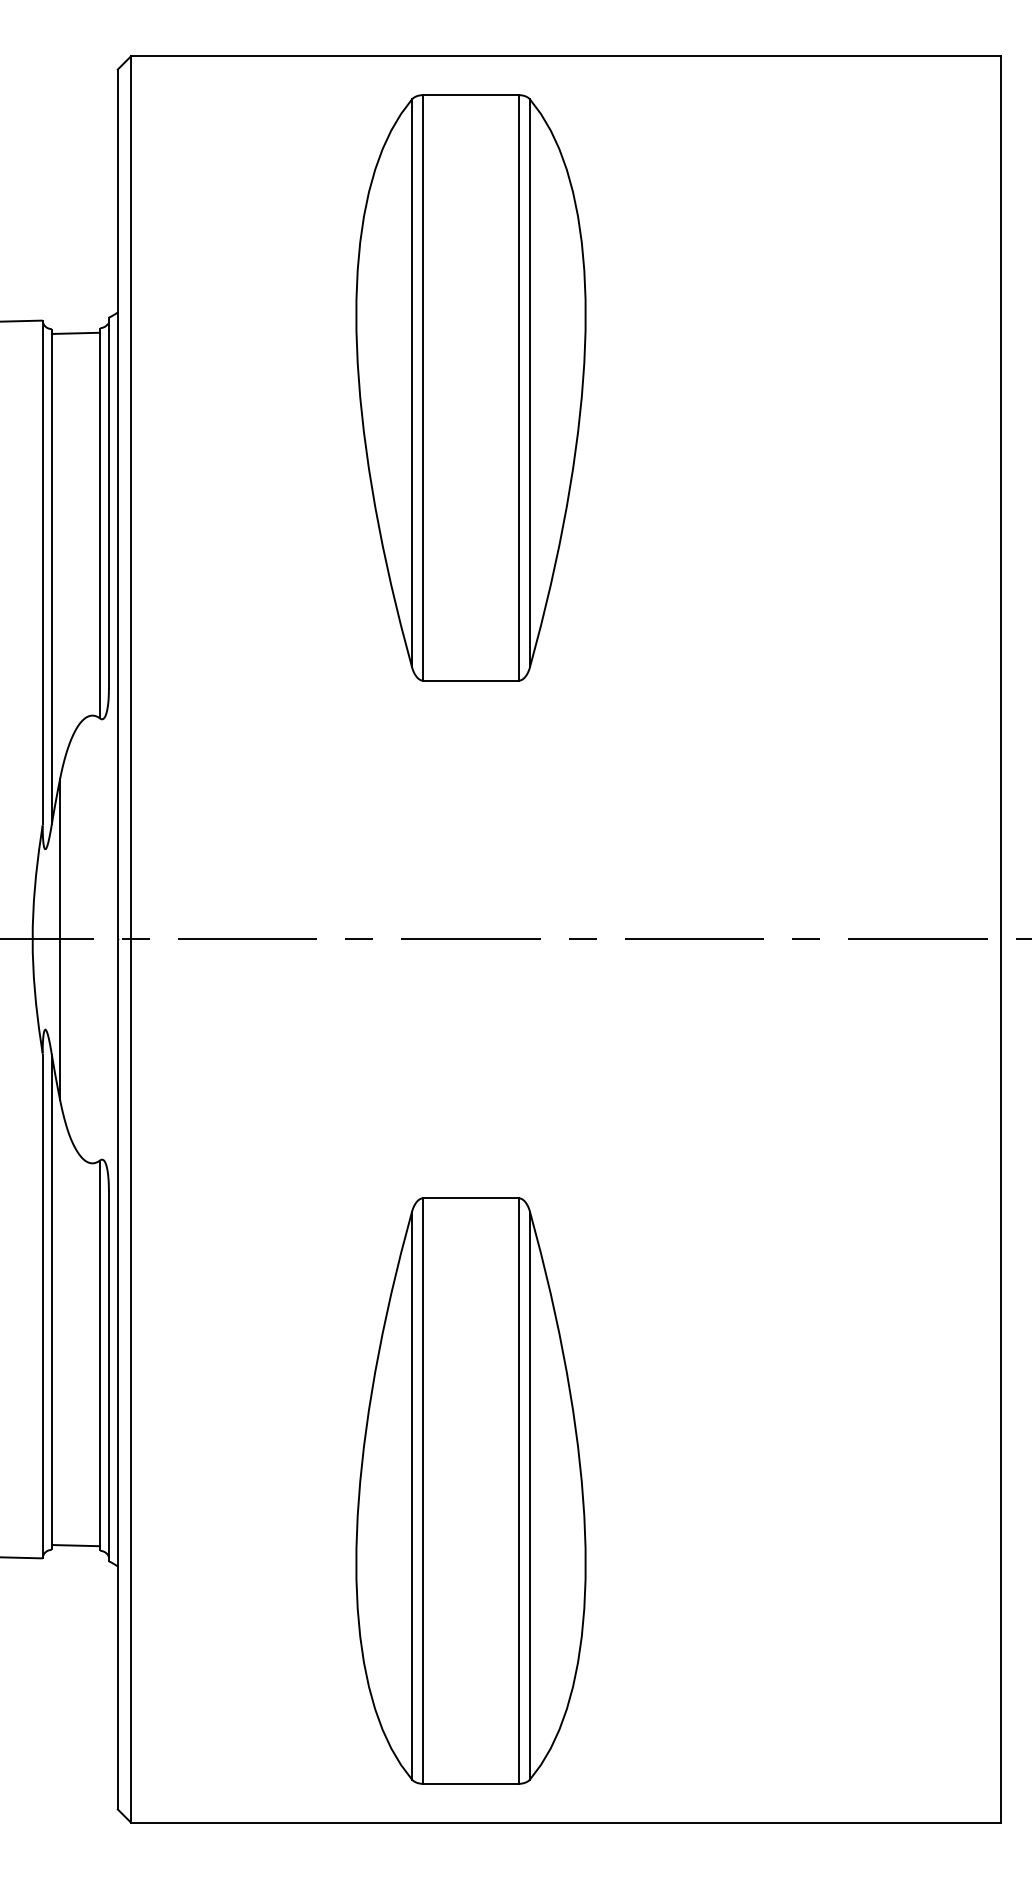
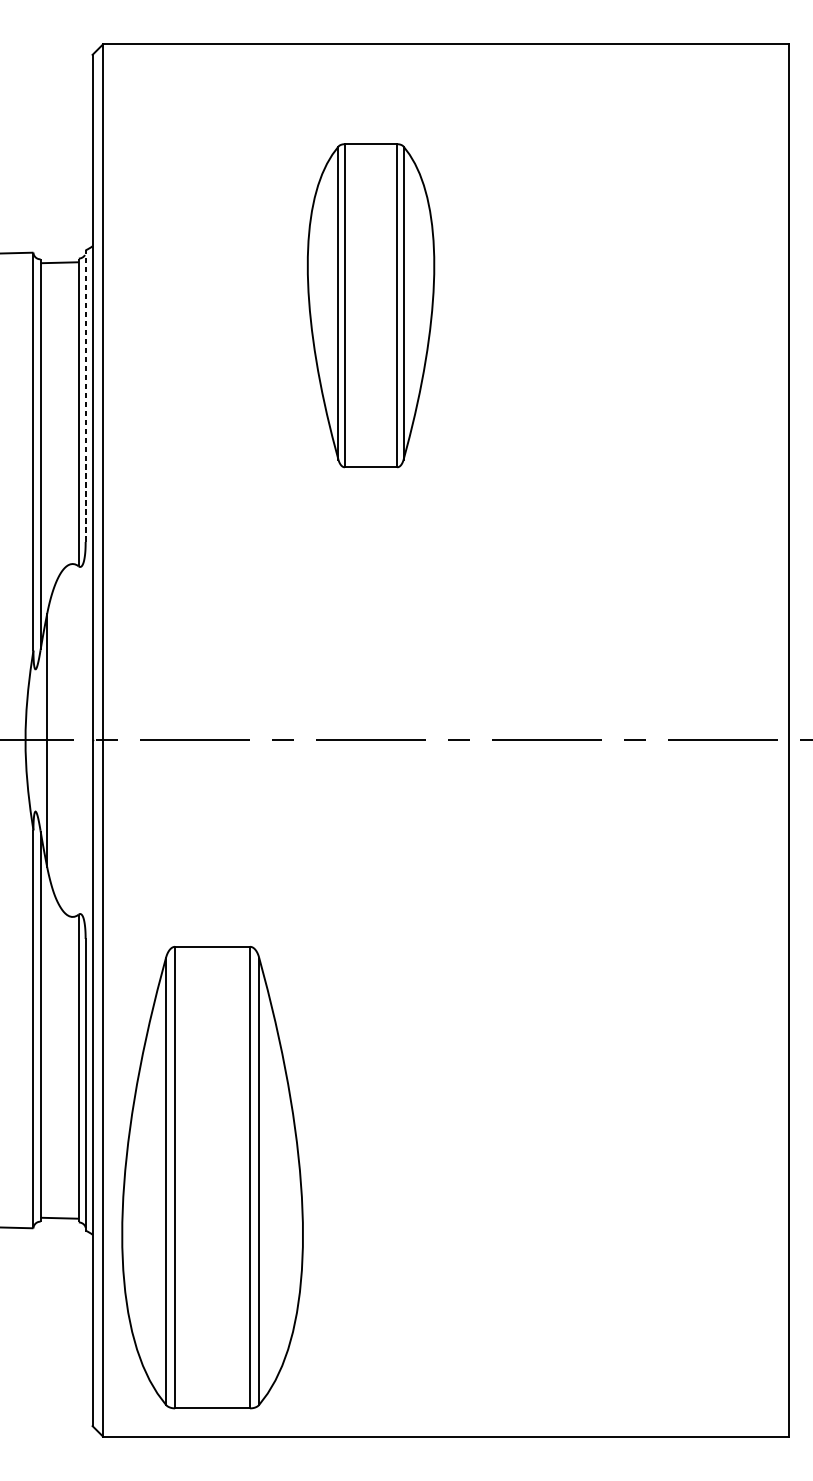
part: (470, 387) -> (370, 305), size x0.7
line: (108, 502) -> (85, 396), solid -> dashed
part: (470, 1490) -> (212, 1177), moved

